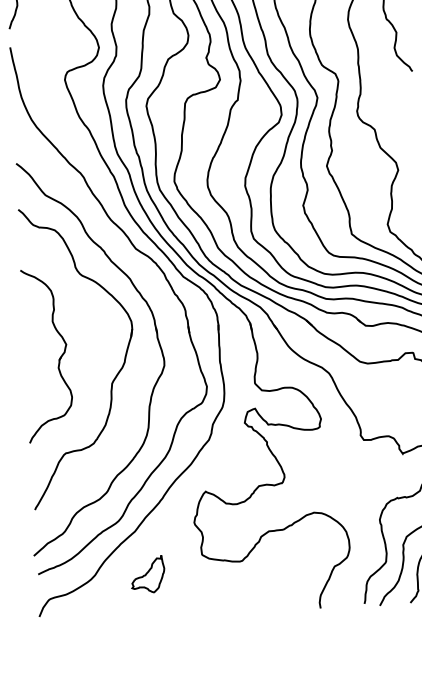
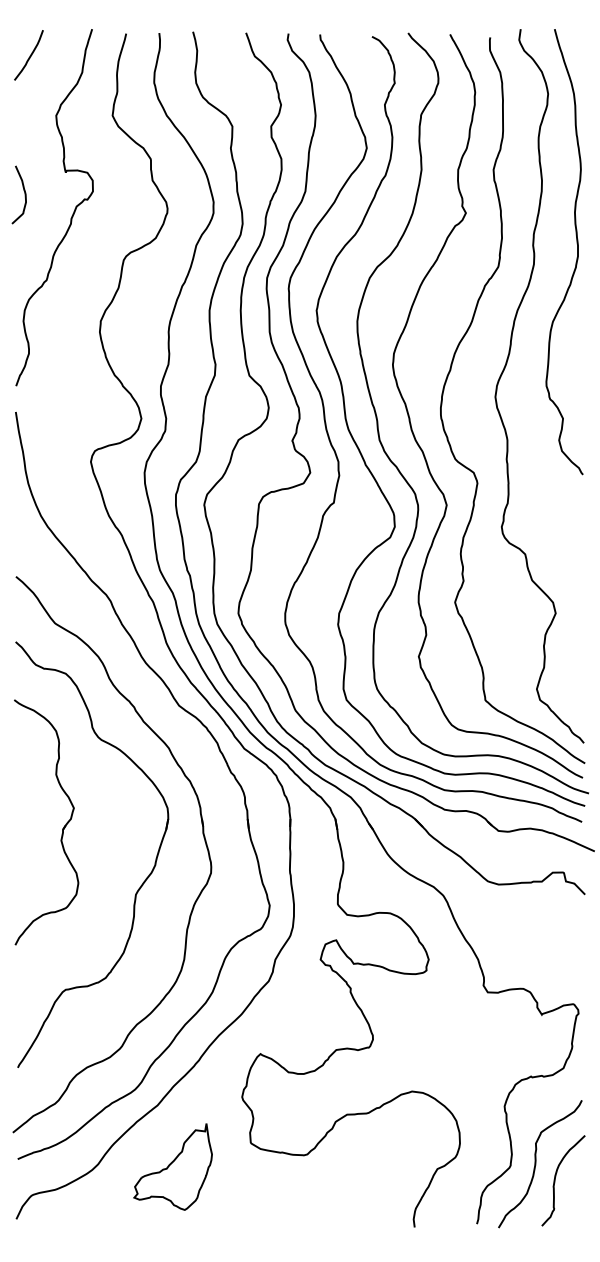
part: (58, 359) -> (62, 828), moved
part: (147, 574) -> (172, 1166), size x1.67

